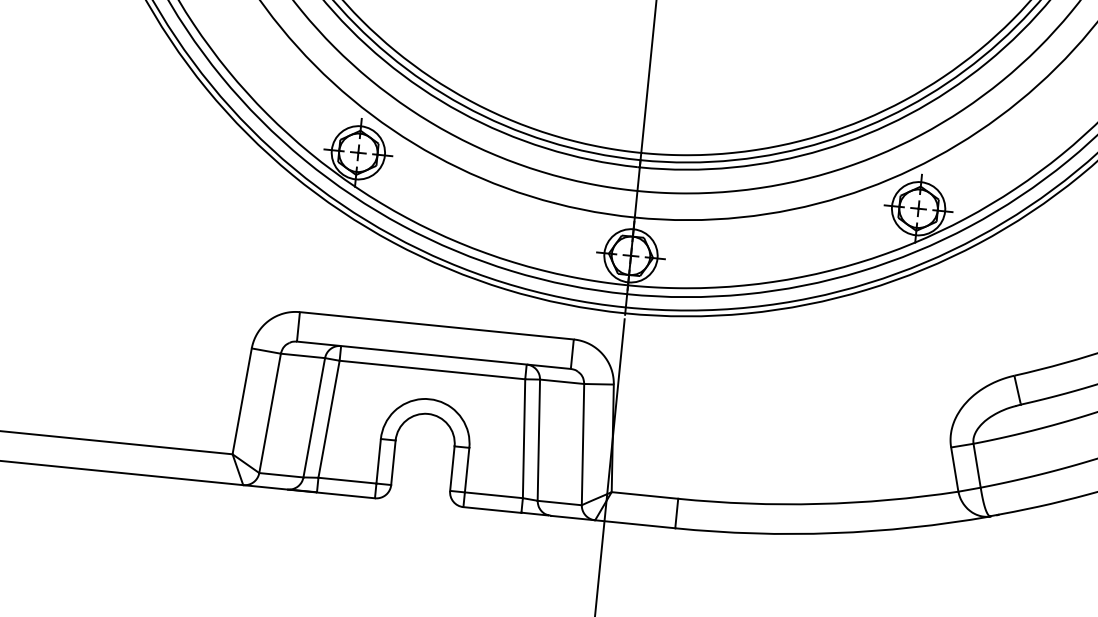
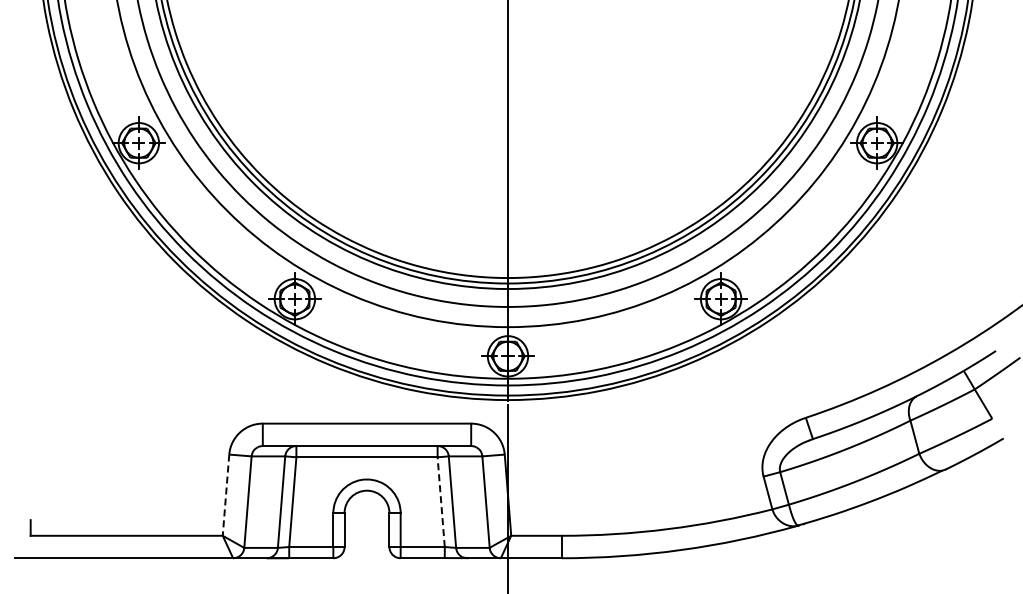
line: (242, 401) -> (226, 495), solid -> dashed
line: (524, 437) -> (441, 501), solid -> dashed

